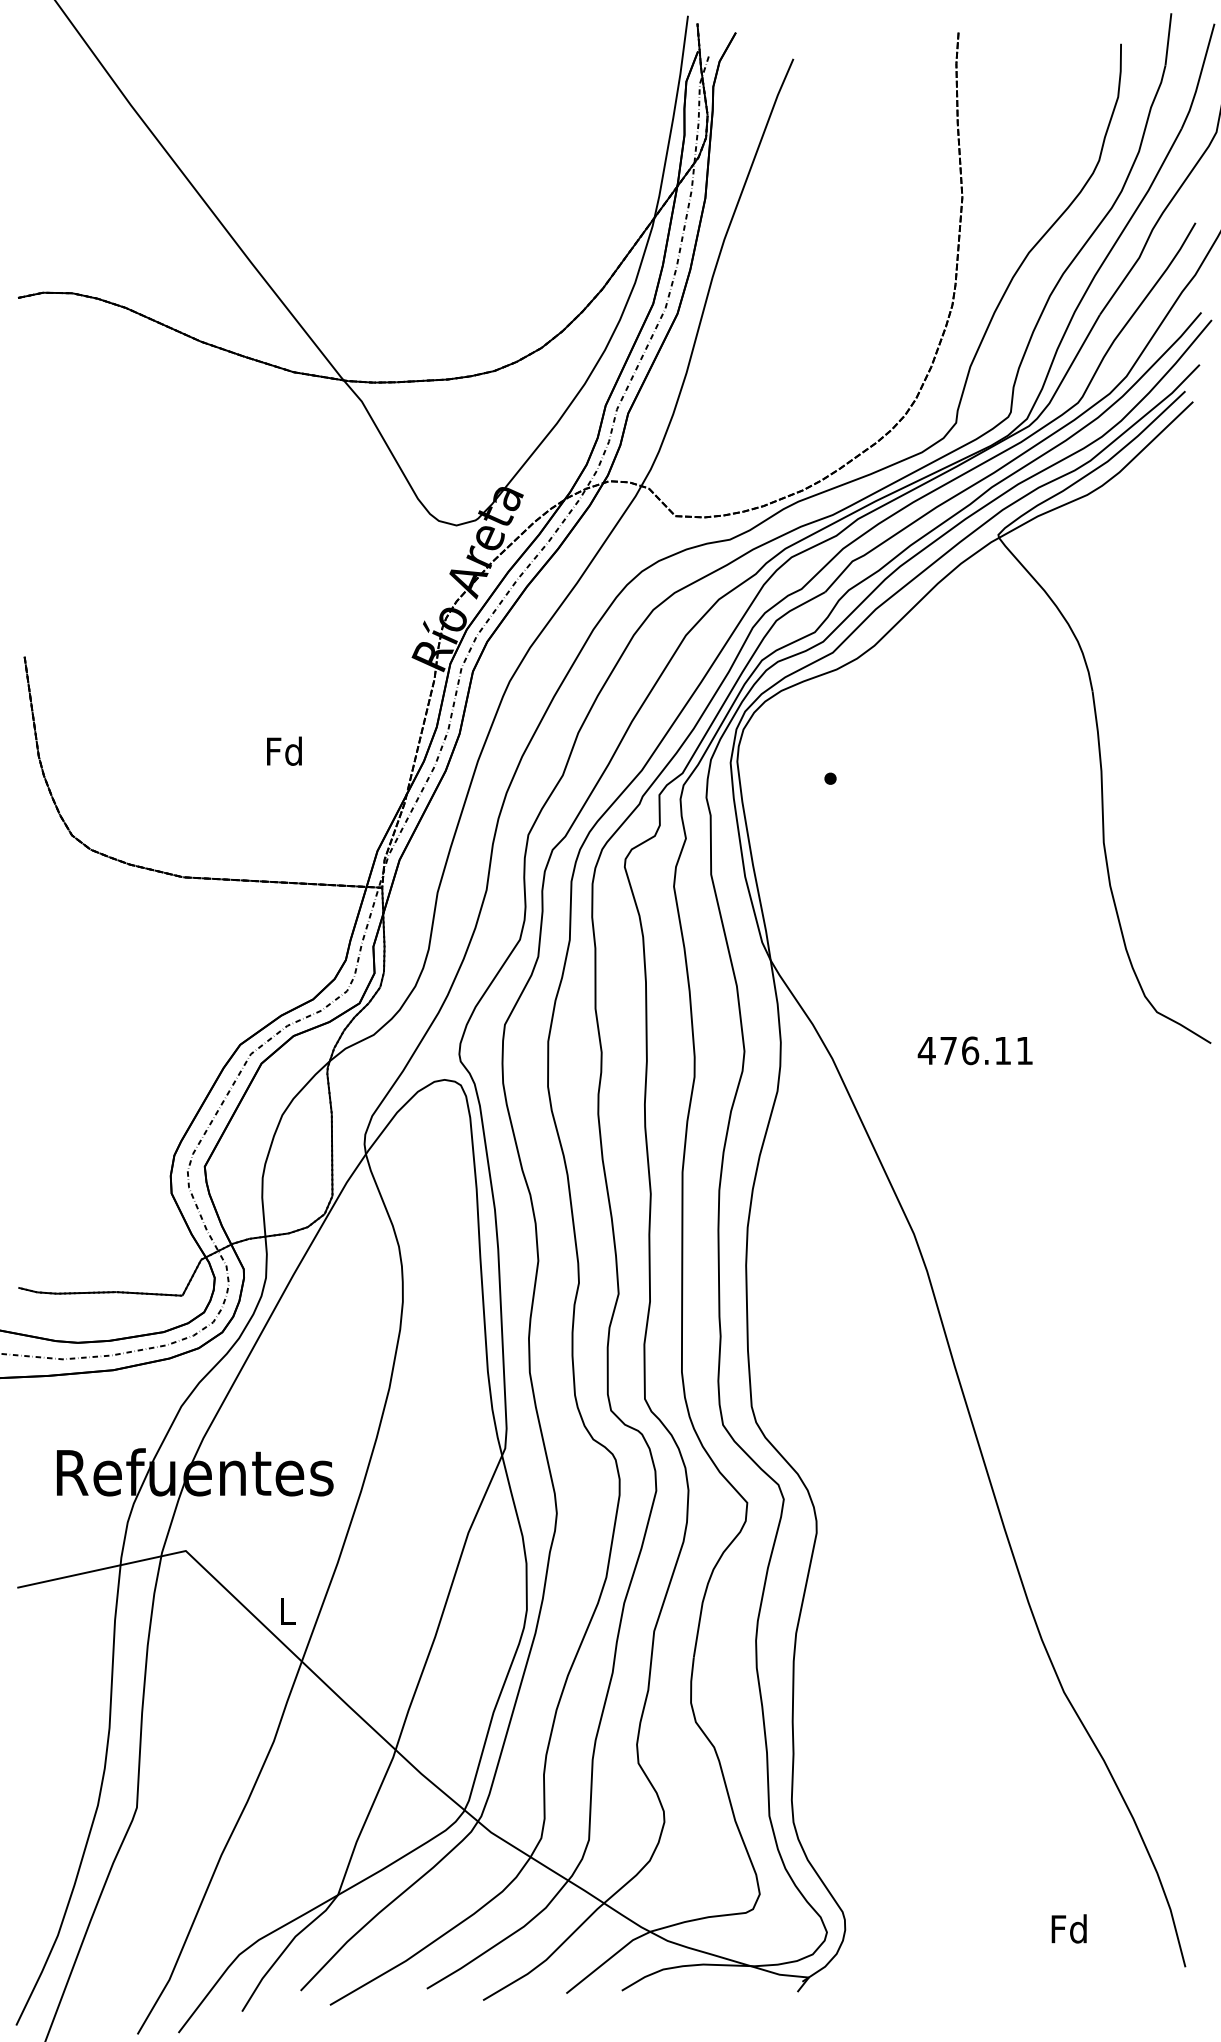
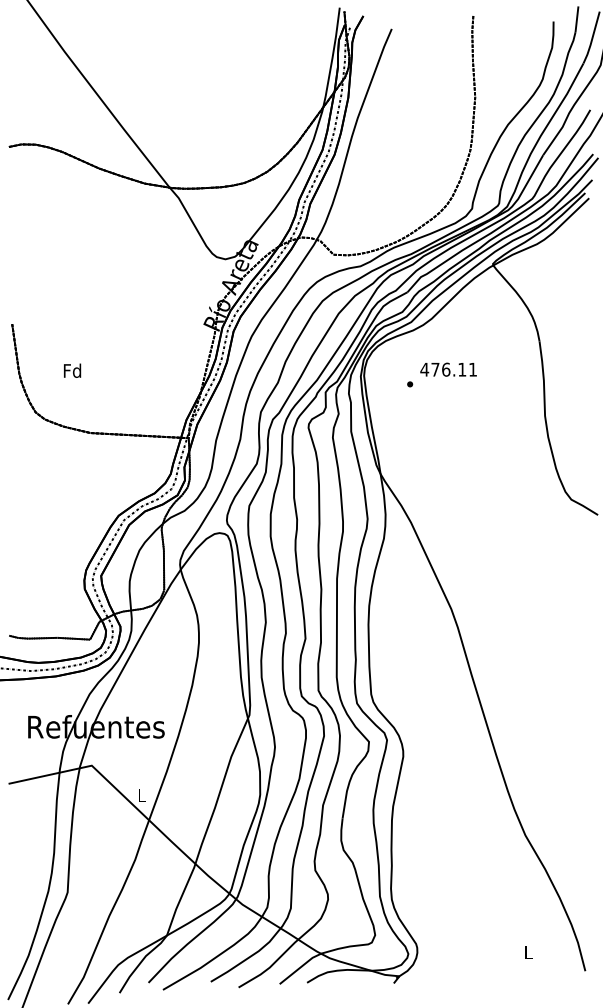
text: (284, 750) -> (72, 370), moved
text: (975, 1050) -> (448, 369), moved
text: (1068, 1929) -> (527, 952), Fd -> L

